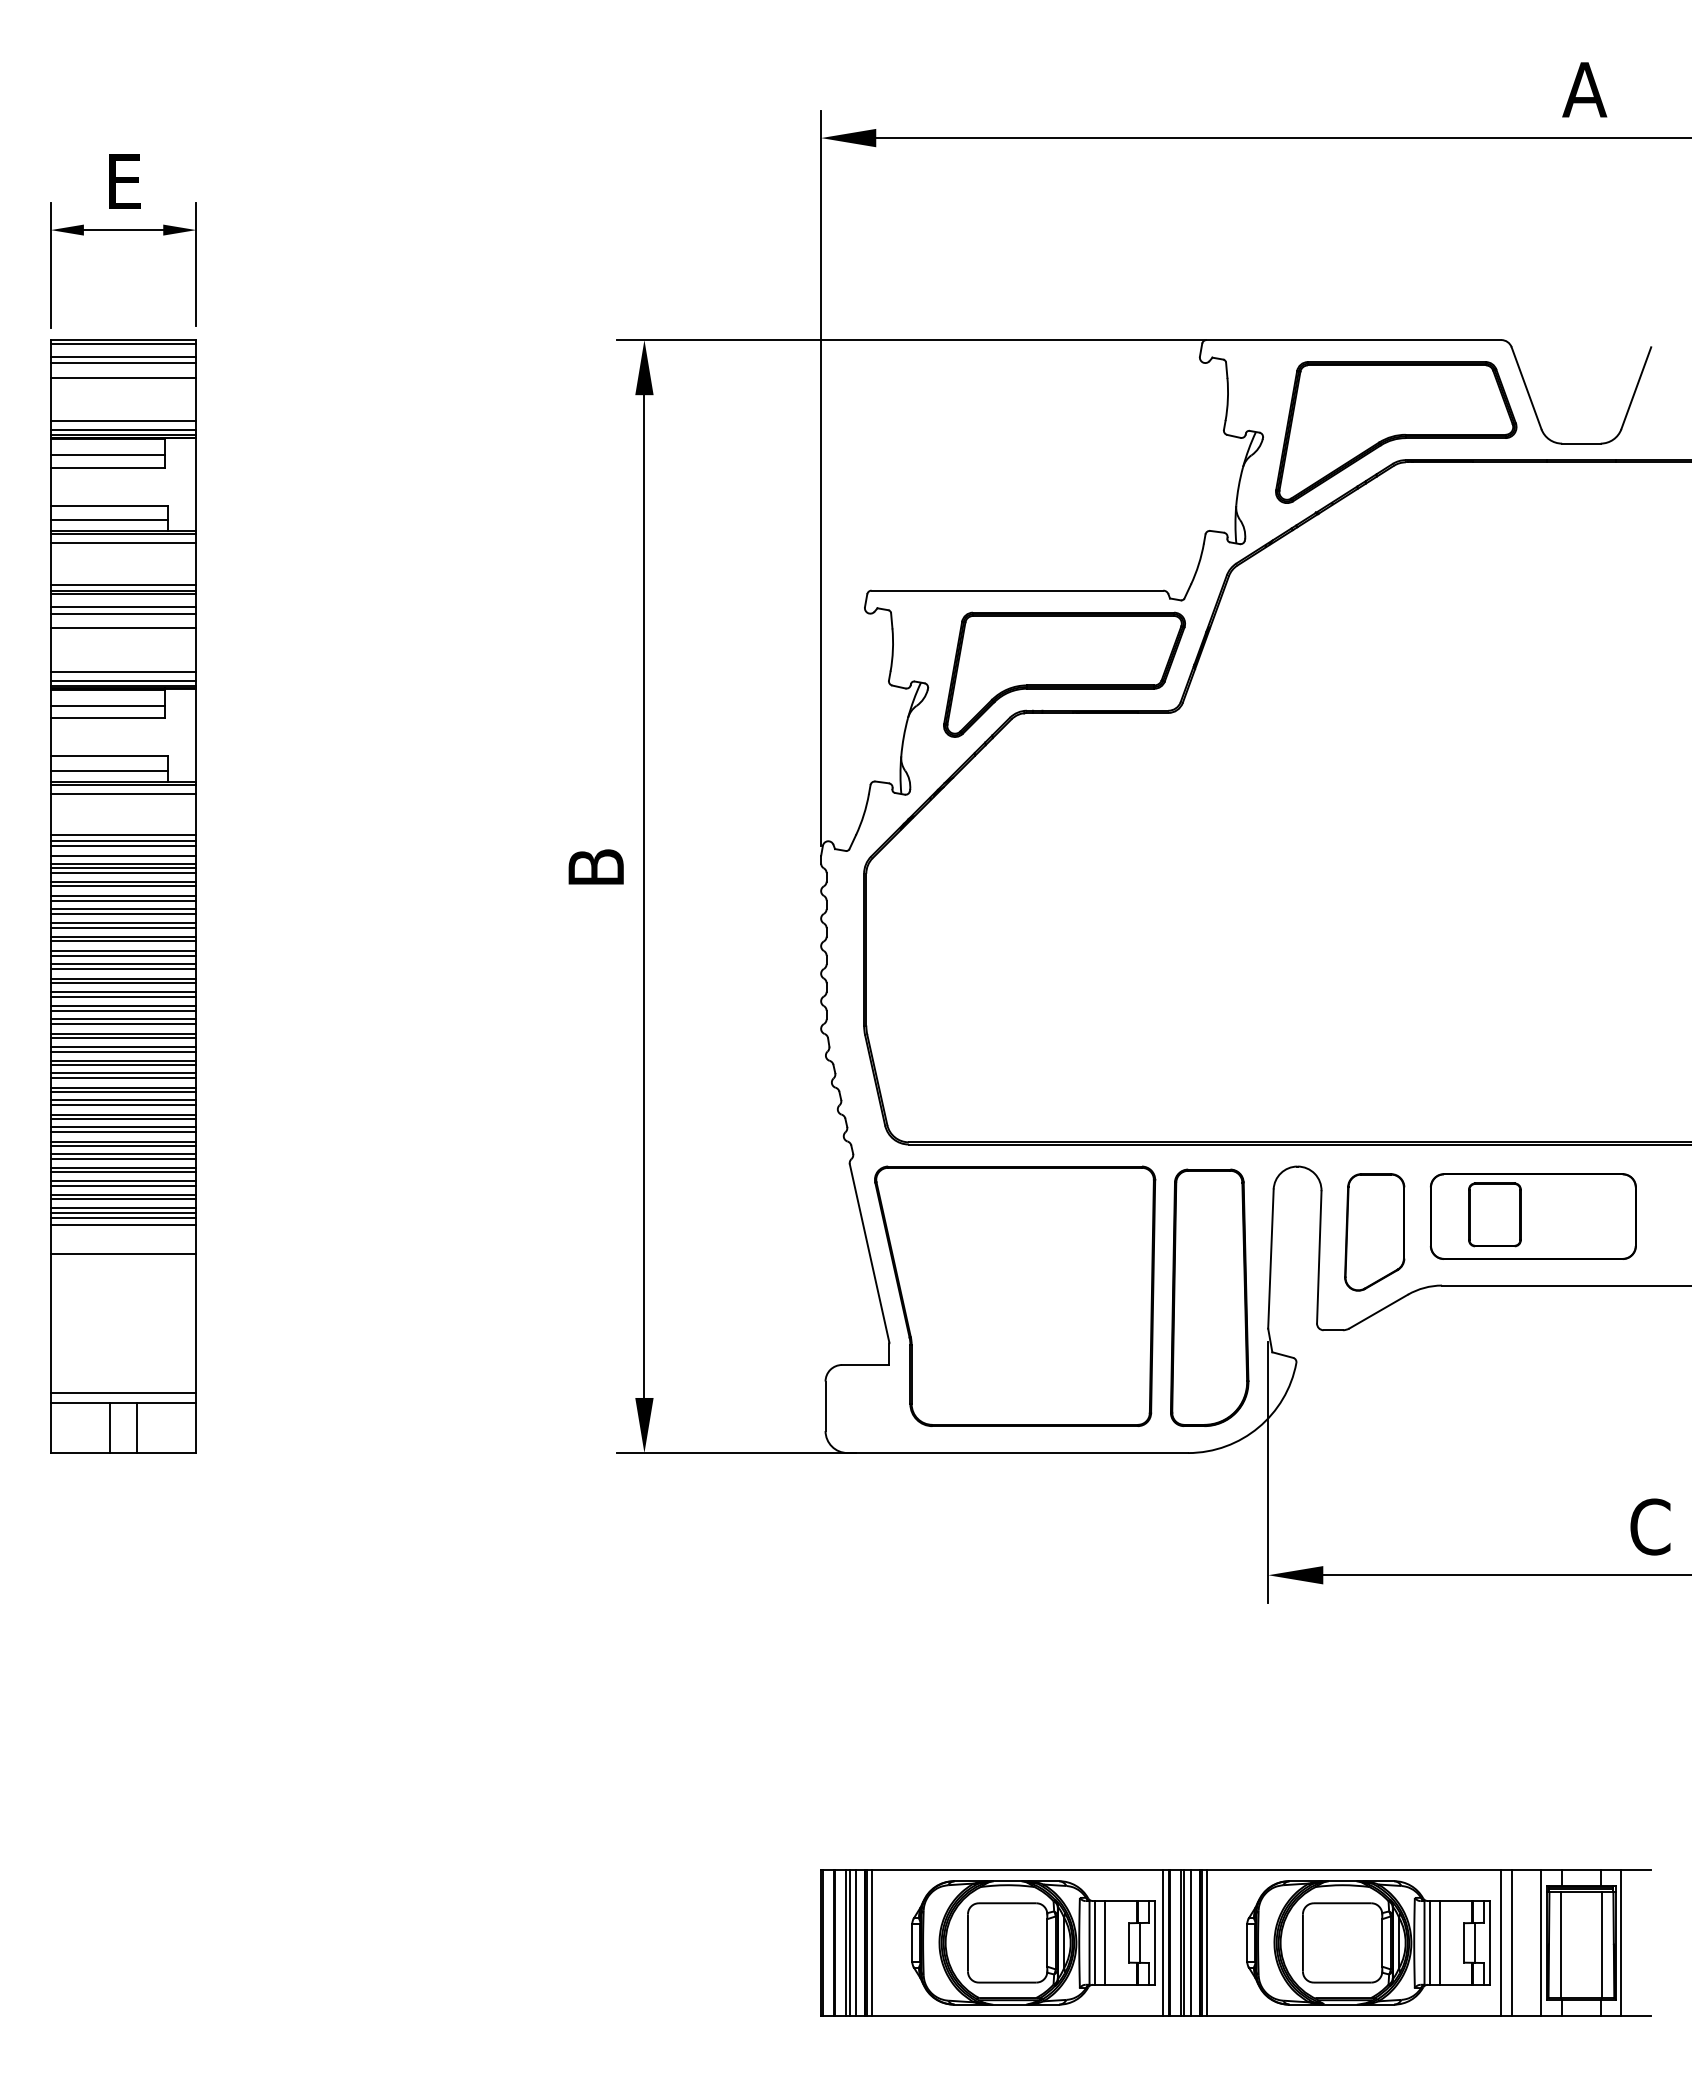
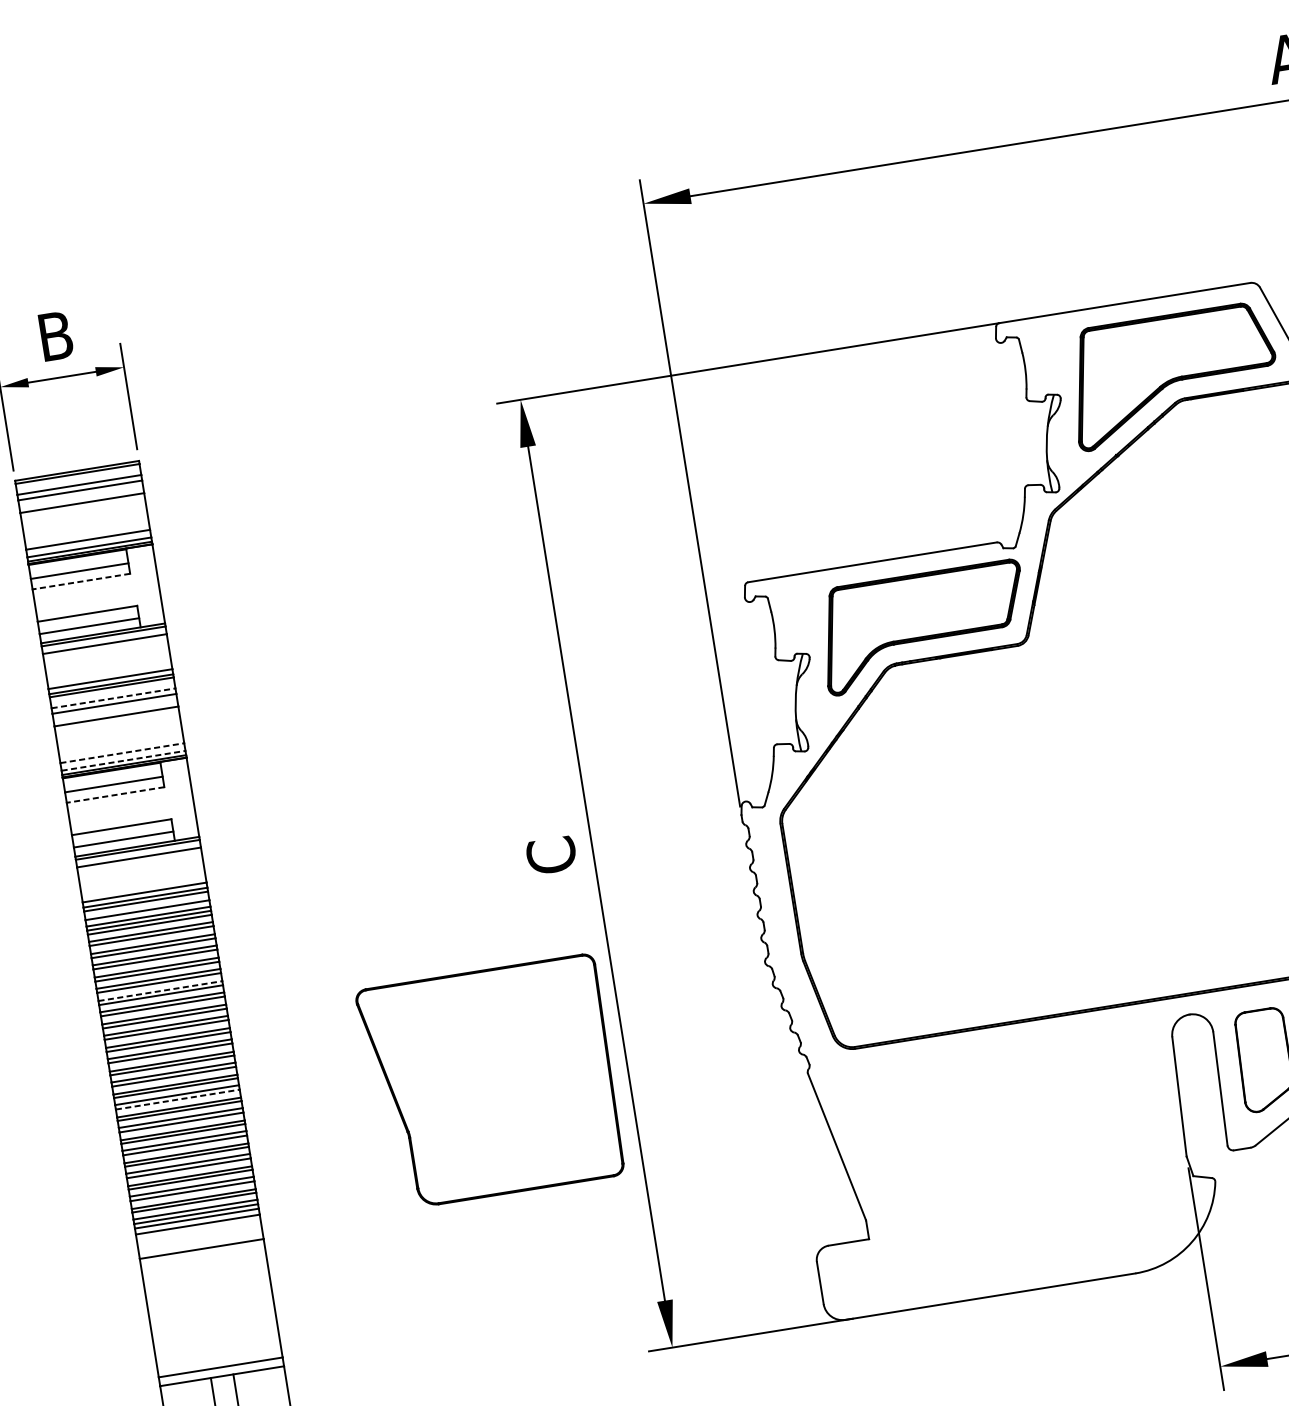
text: (124, 181) -> (56, 335), E -> B
line: (107, 467) -> (80, 581), solid -> dashed
line: (123, 607) -> (113, 698), solid -> dashed
line: (123, 671) -> (122, 753), solid -> dashed
line: (123, 680) -> (123, 760), solid -> dashed
line: (107, 718) -> (115, 795), solid -> dashed
text: (595, 867) -> (550, 855), B -> C
line: (123, 950) -> (160, 990), solid -> dashed
line: (123, 1078) -> (177, 1099), solid -> dashed
part: (1015, 1295) -> (491, 1081), moved
part: (1209, 1297) -> (1132, 1138), removed

